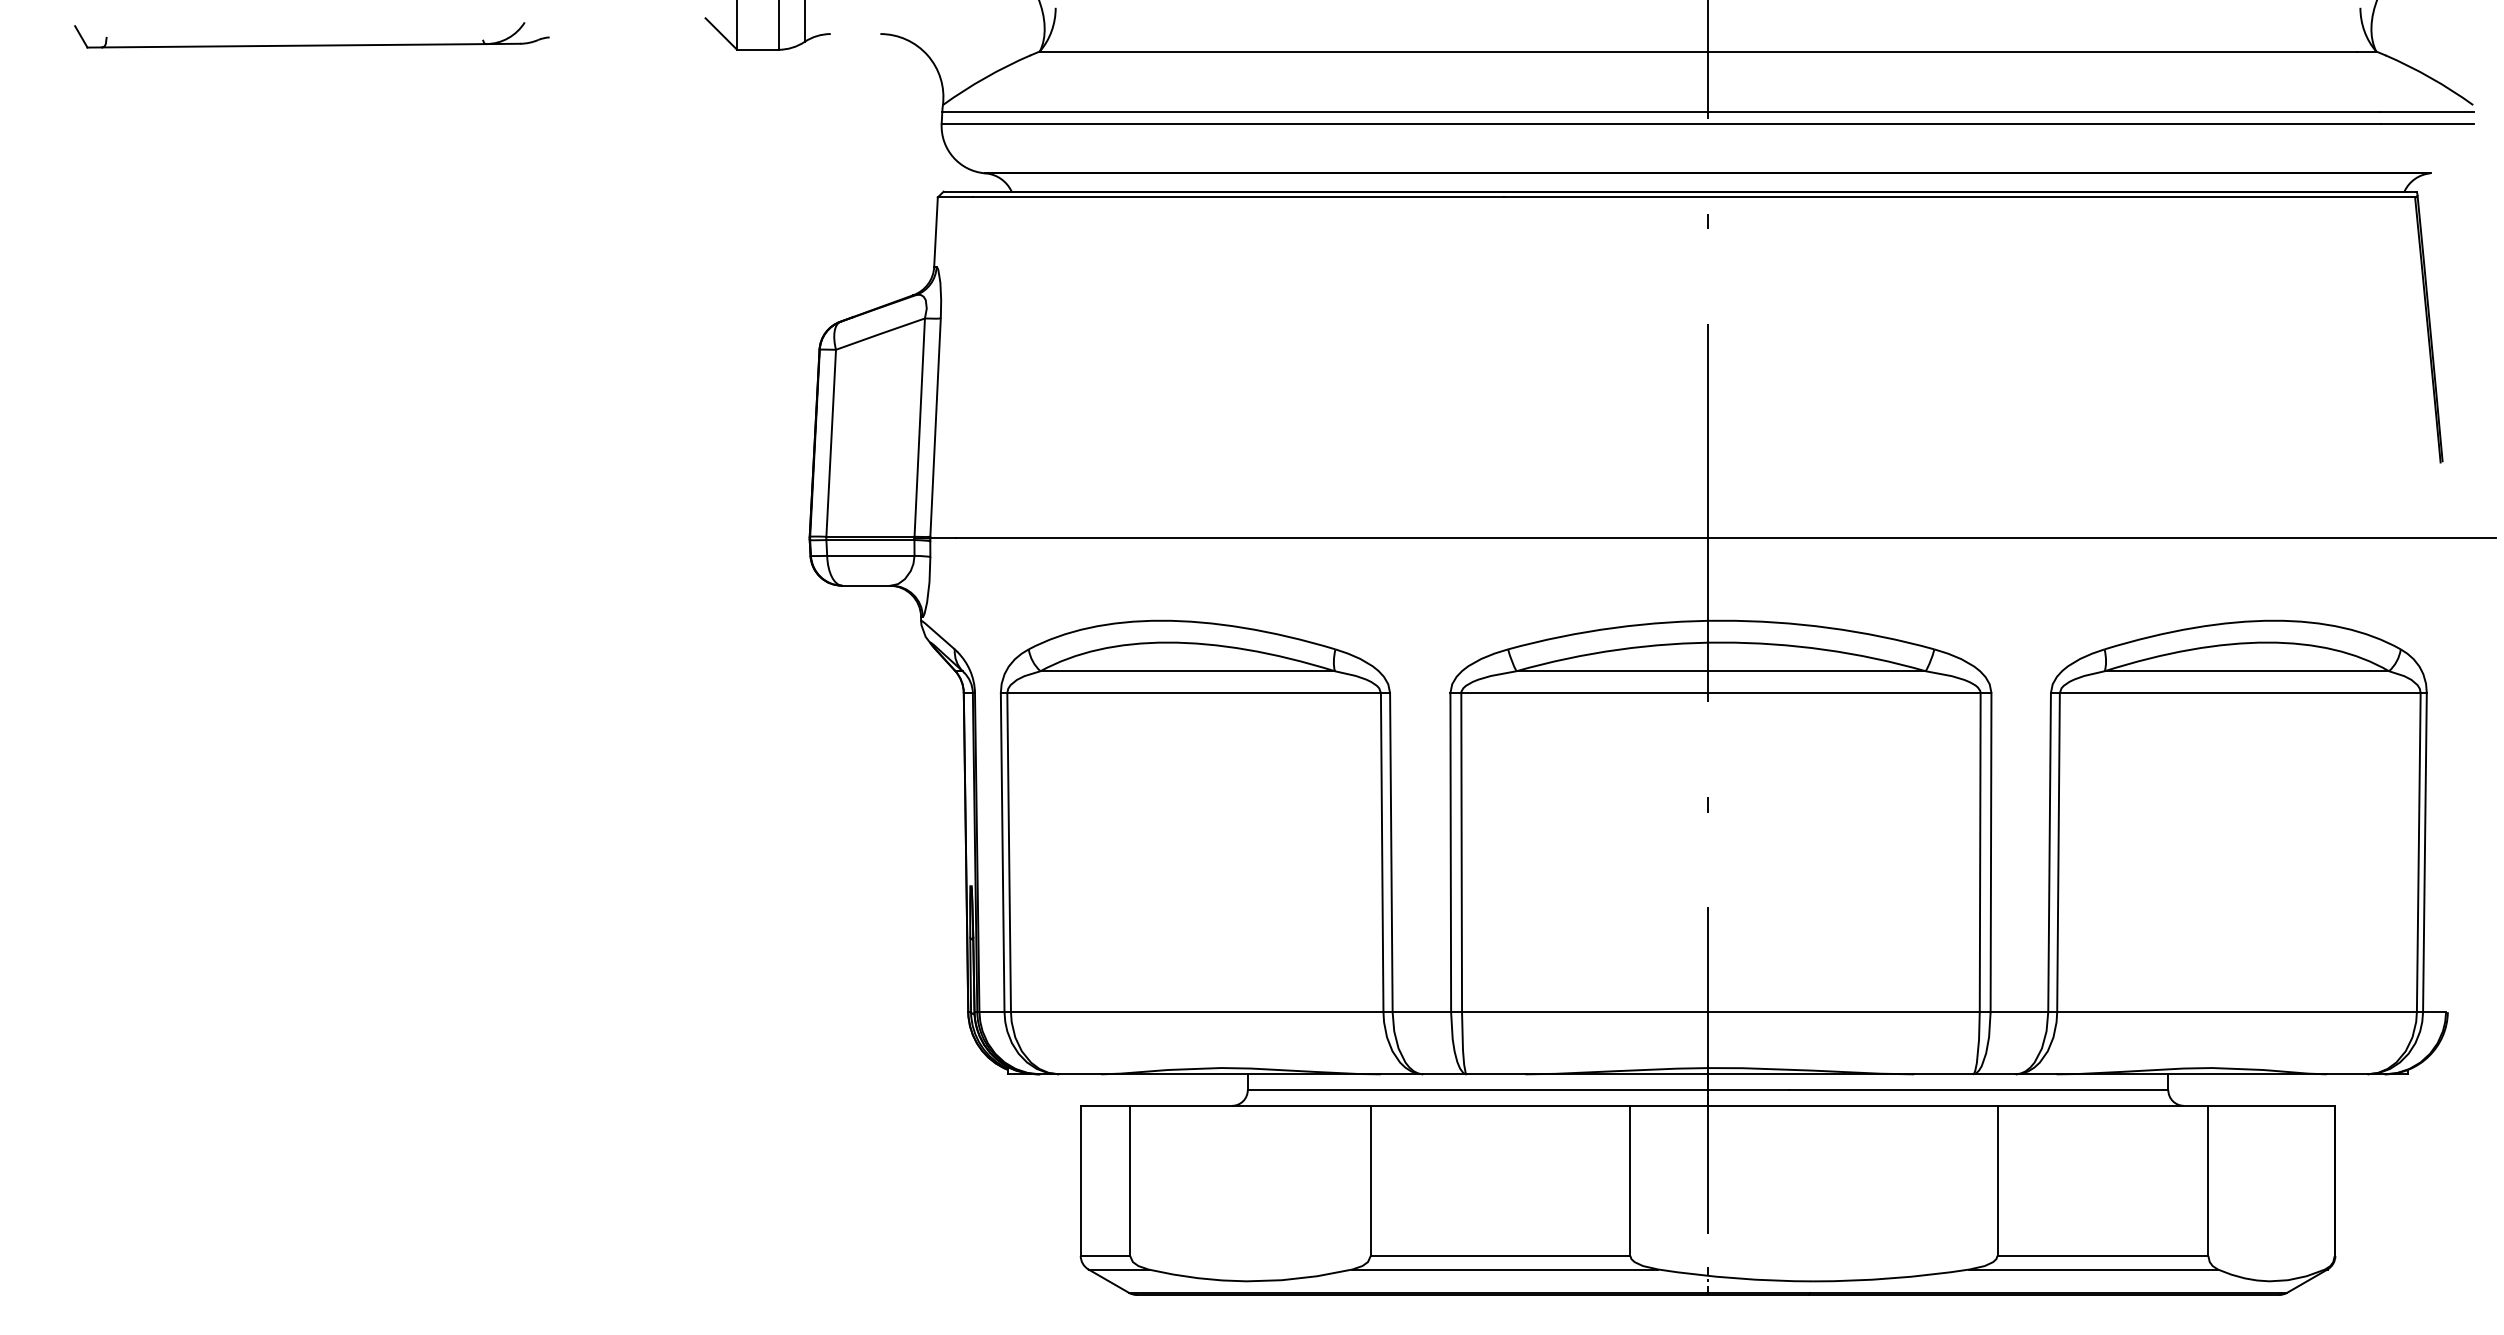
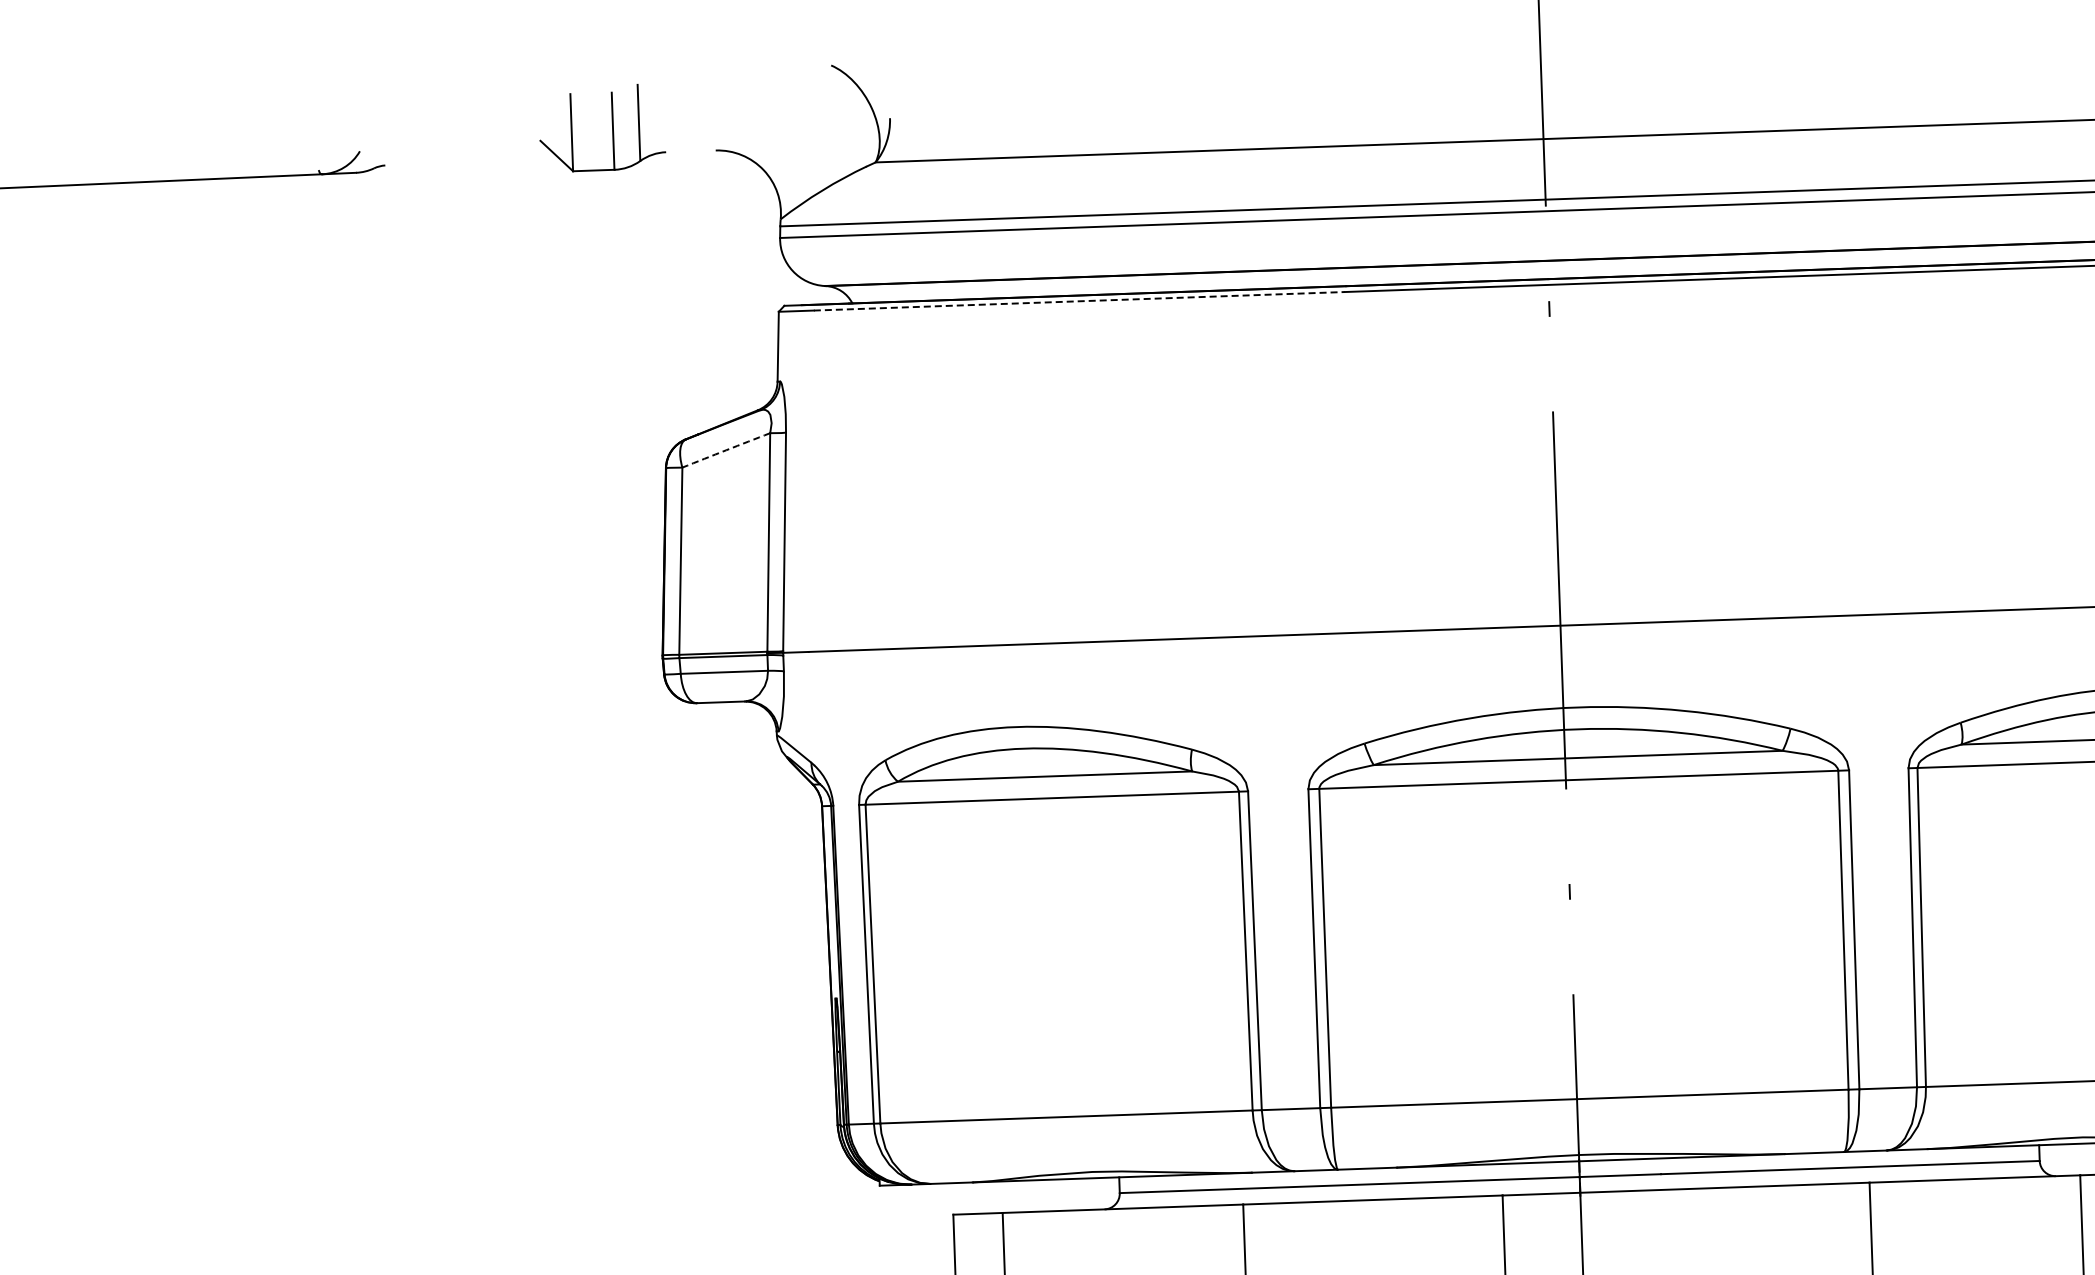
line: (1238, 197) -> (1079, 301), solid -> dashed
arc: (880, 334) -> (726, 450), solid -> dashed

